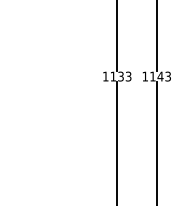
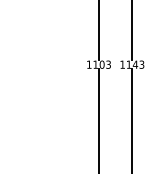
text: (120, 76) -> (101, 64), 1133 -> 1103

